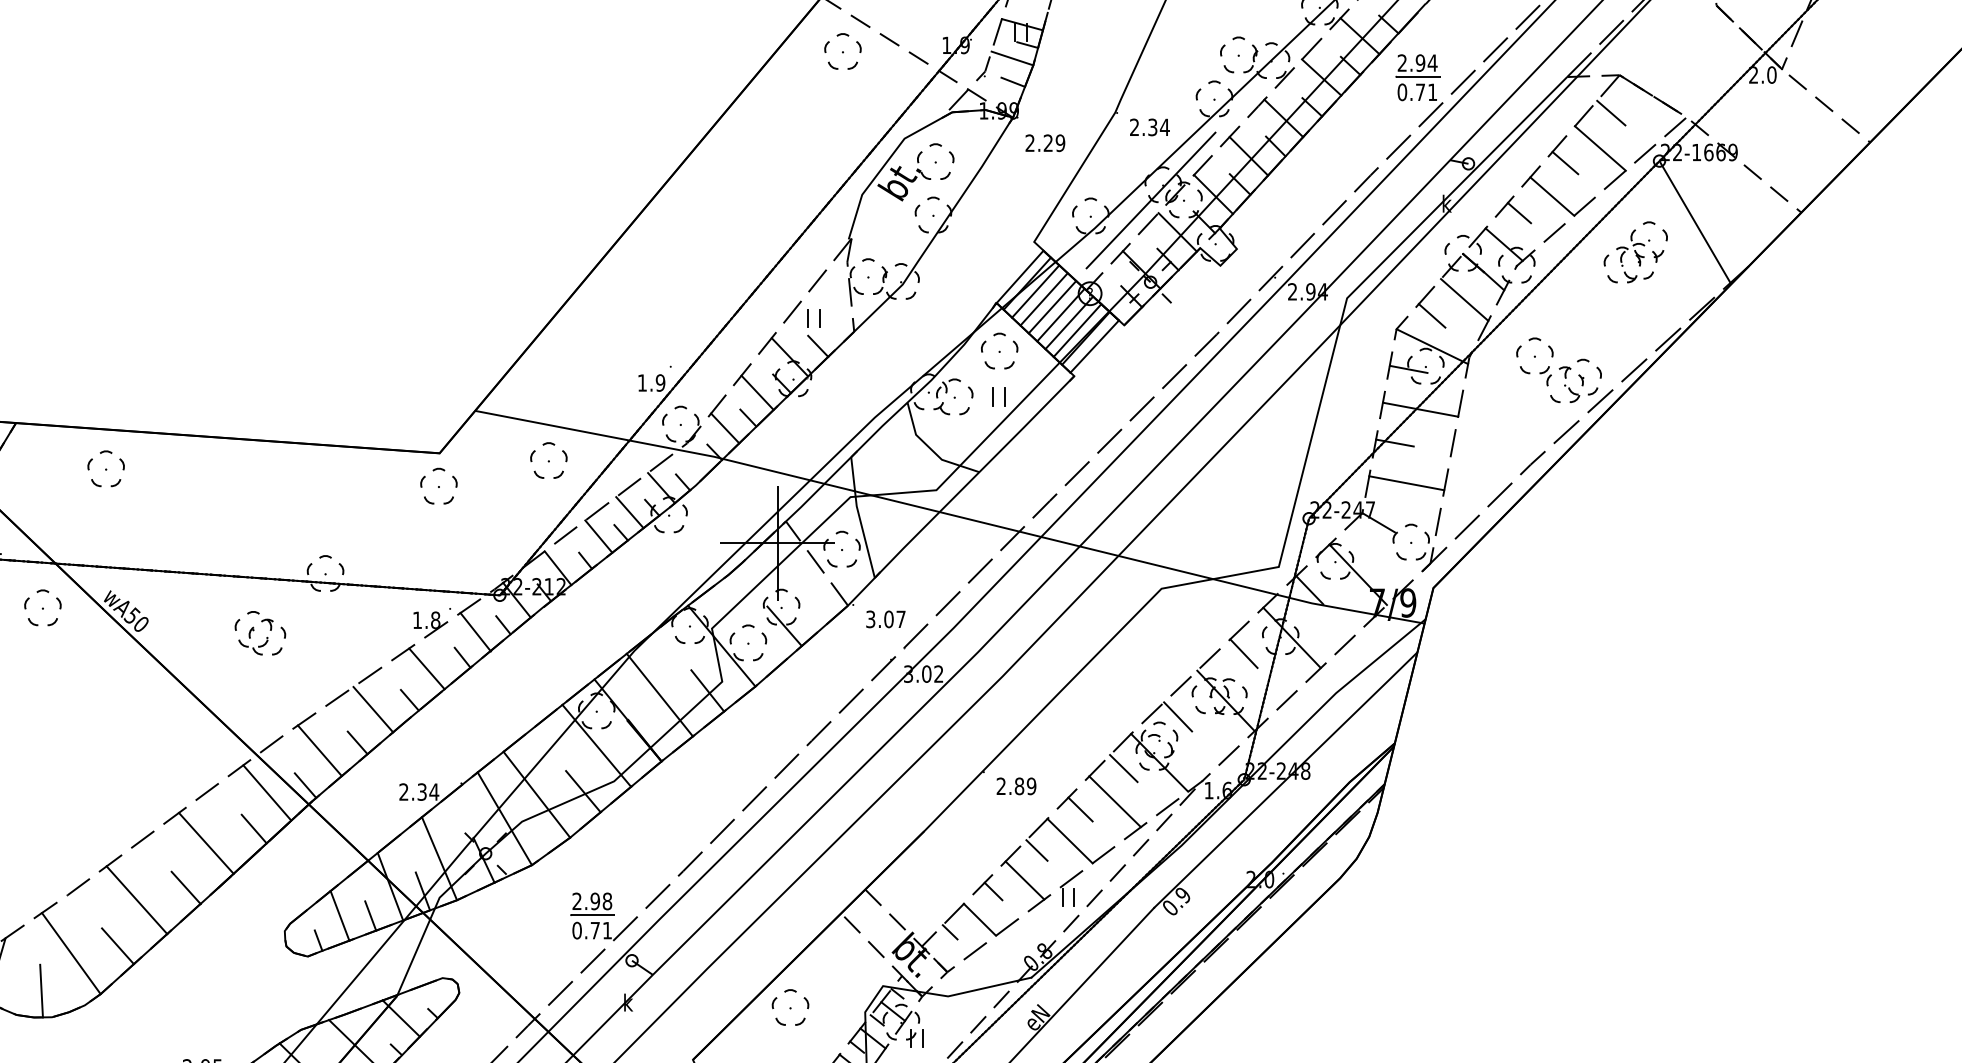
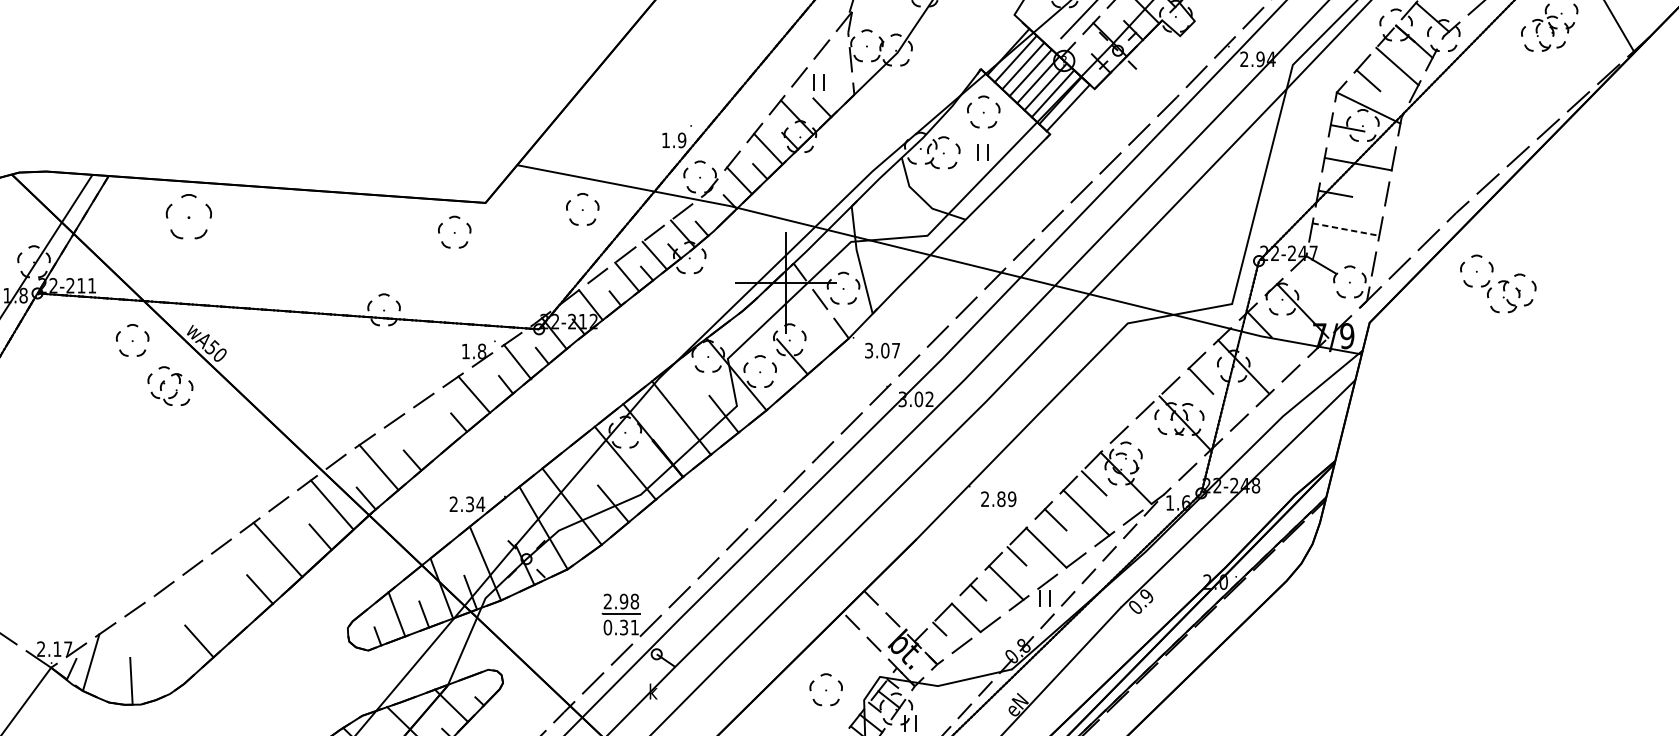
line: (1019, 276) -> (1001, 45), removed
part: (1558, 369) -> (1497, 283), moved
part: (105, 468) -> (188, 216), size x1.4
line: (1407, 483) -> (1346, 229), solid -> dashed
part: (438, 485) -> (454, 231), moved
part: (254, 630) -> (165, 383), moved
line: (373, 709) -> (426, 430), removed
line: (1178, 716) -> (1142, 437), removed
line: (136, 900) -> (215, 600), removed
text: (594, 930) -> (623, 627), 0.71 -> 0.31
line: (71, 953) -> (158, 647), removed
part: (790, 1007) -> (826, 689), moved

